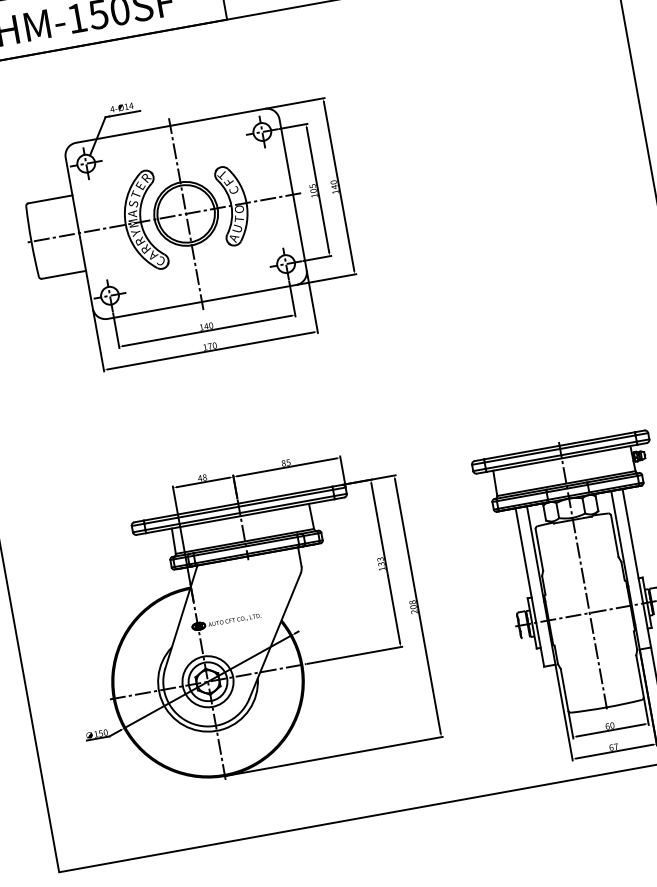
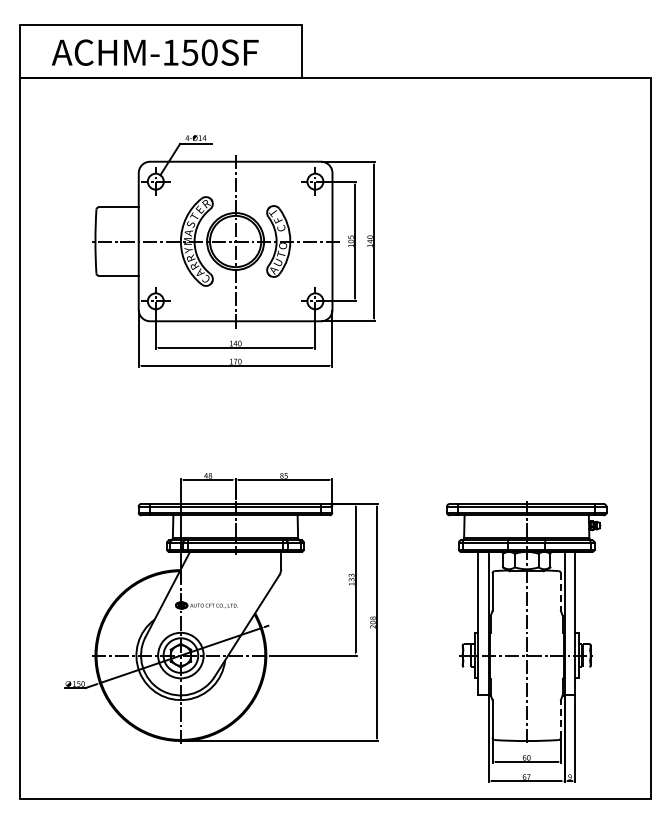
line: (614, 536) -> (560, 592), solid -> dashed
line: (639, 675) -> (560, 718), solid -> dashed

